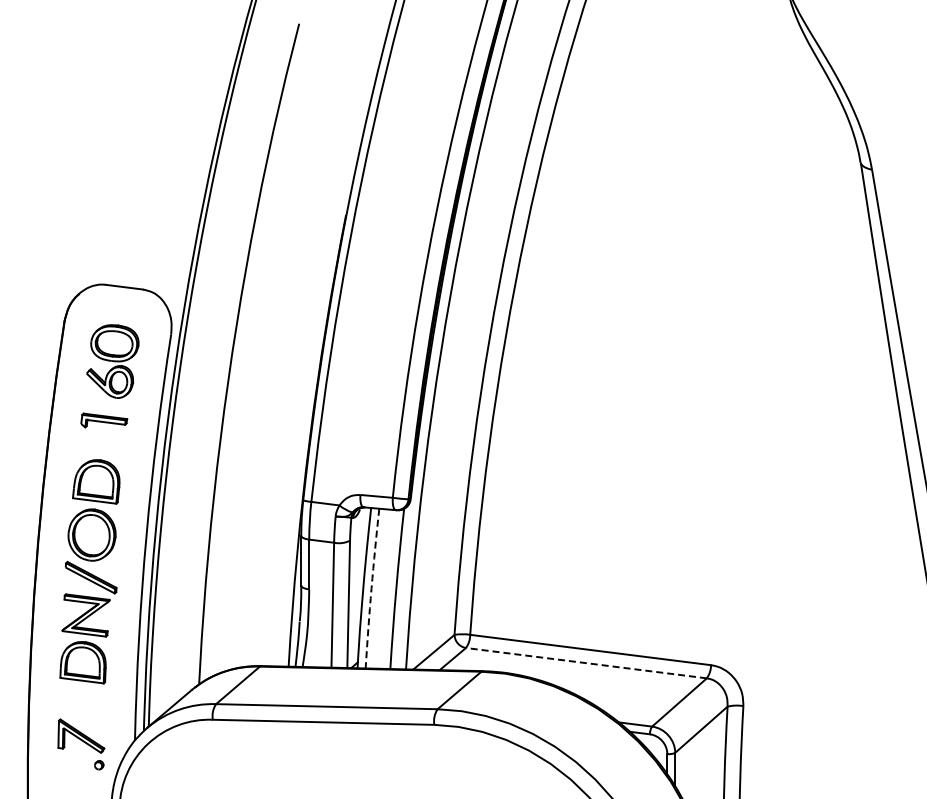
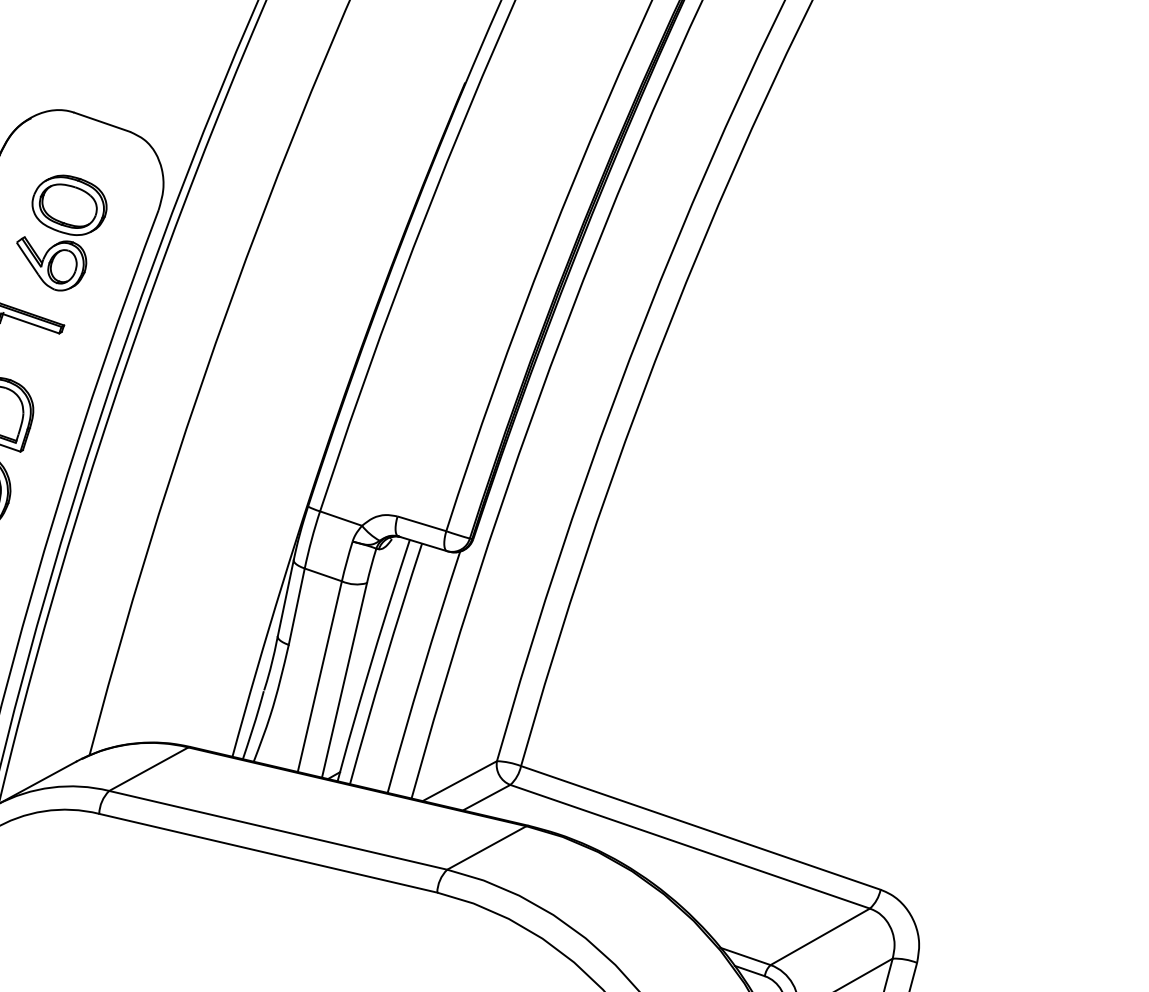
arc: (371, 588) -> (384, 663), dashed -> solid
line: (585, 663) -> (688, 846), dashed -> solid

